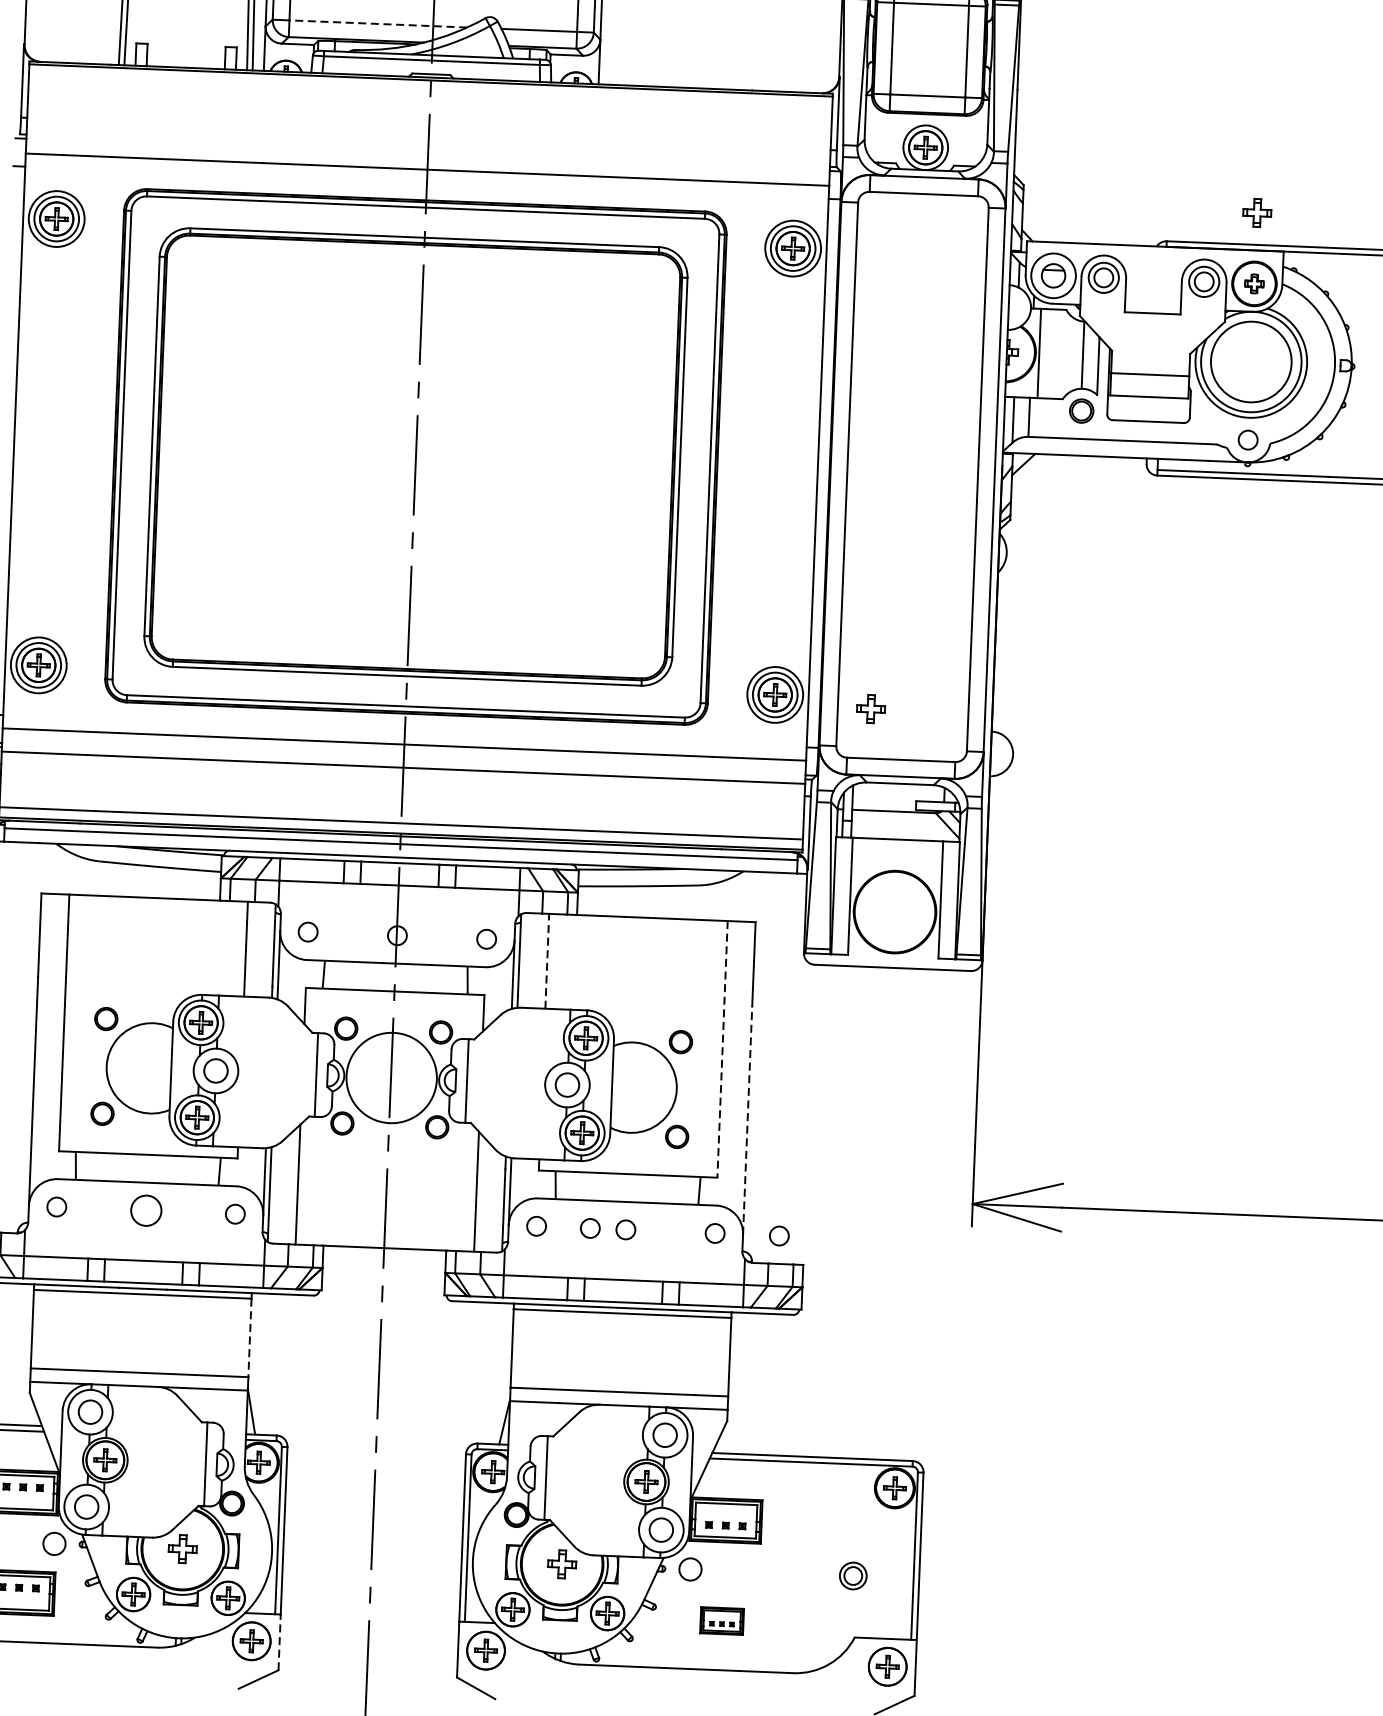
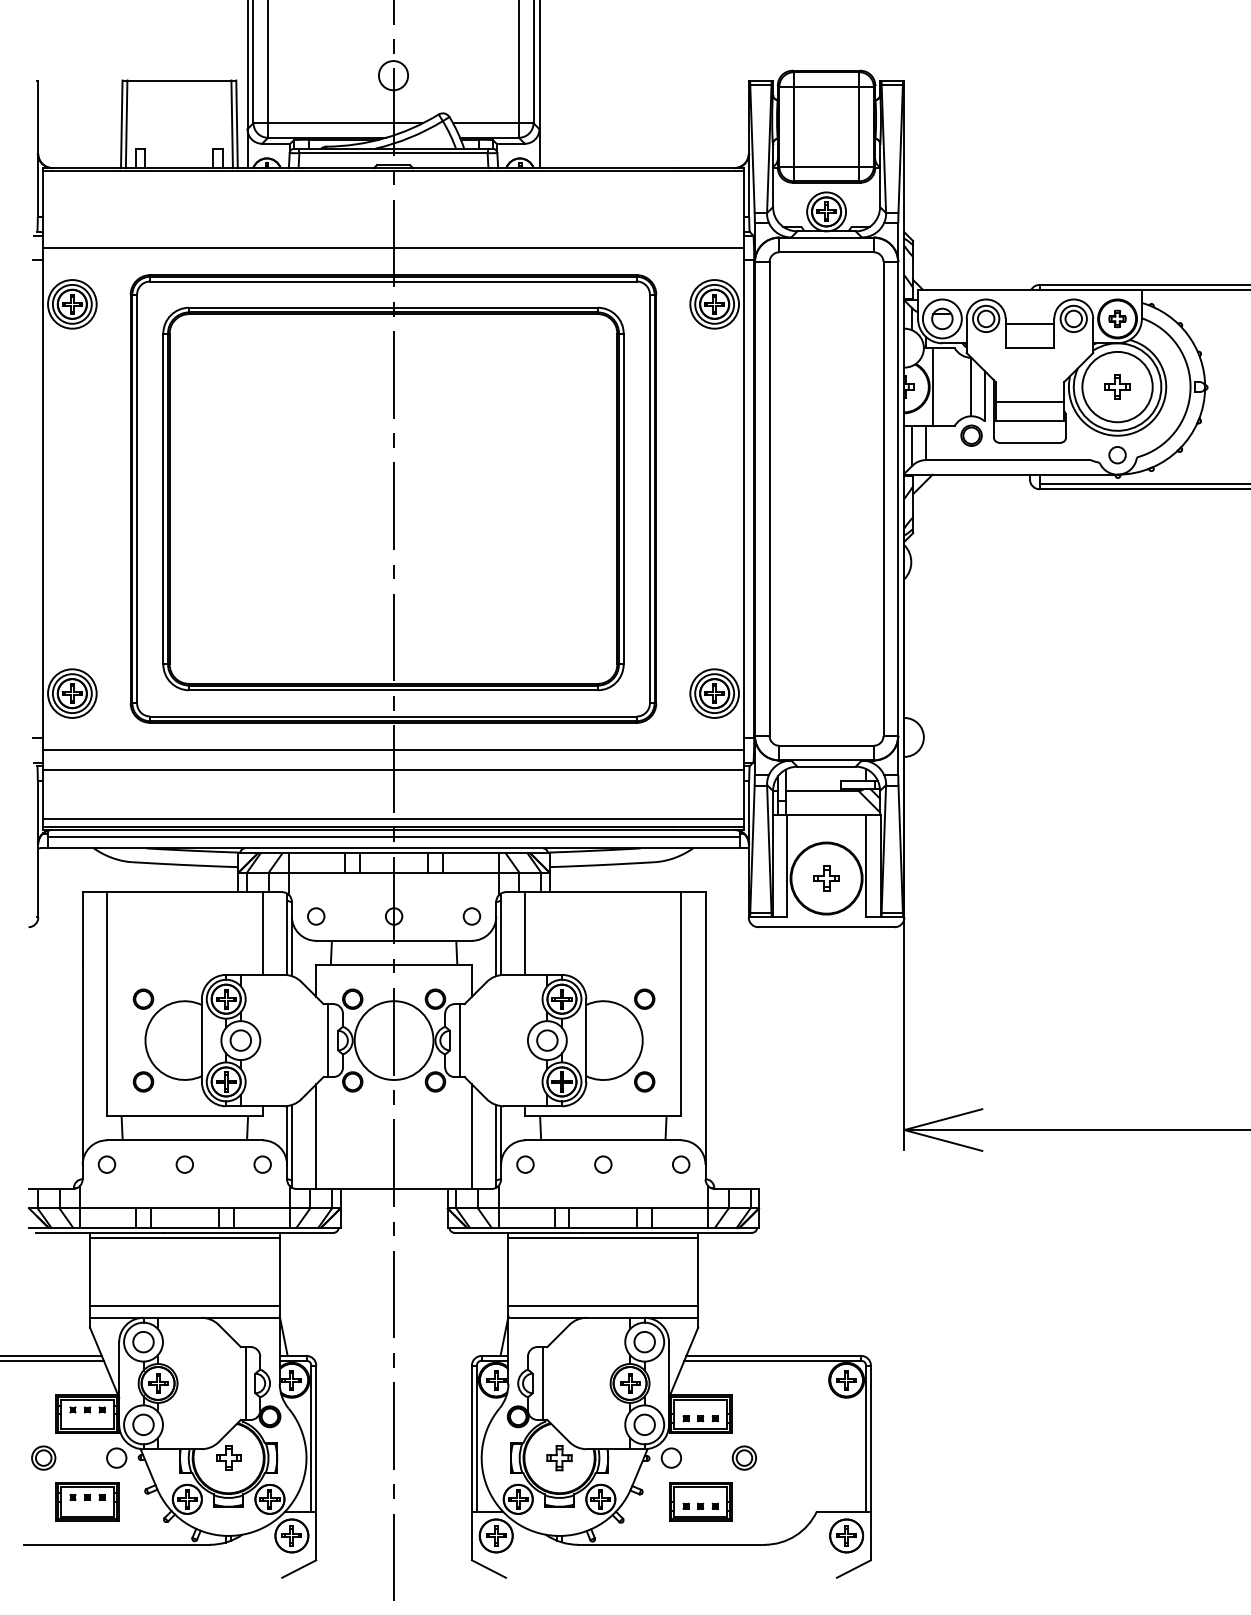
line: (378, 24) -> (345, 123), dashed -> solid
part: (1257, 212) -> (1117, 386), moved
line: (1153, 285) -> (1029, 323), added
part: (870, 708) -> (826, 878), moved
line: (547, 961) -> (525, 933), dashed -> solid
line: (722, 1049) -> (681, 1004), dashed -> solid
line: (747, 1119) -> (705, 1064), dashed -> solid
circle: (145, 1210) -> (184, 1164), size x0.62
circle: (590, 1228) -> (572, 1164), removed
circle: (779, 1235) -> (737, 1164), removed
line: (249, 1338) -> (279, 1272), dashed -> solid
part: (852, 1575) -> (743, 1457), moved
part: (721, 1620) -> (700, 1501), size x1.67
line: (279, 1641) -> (316, 1535), dashed -> solid

